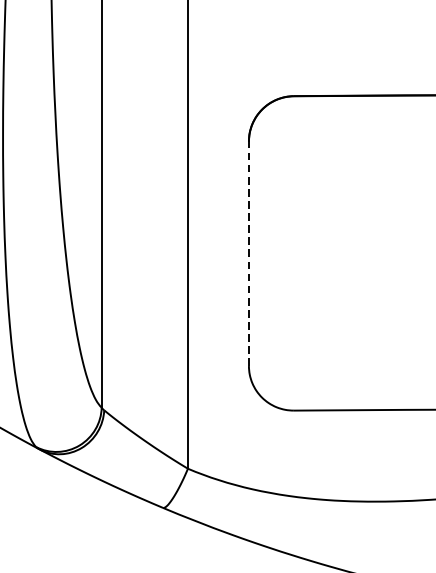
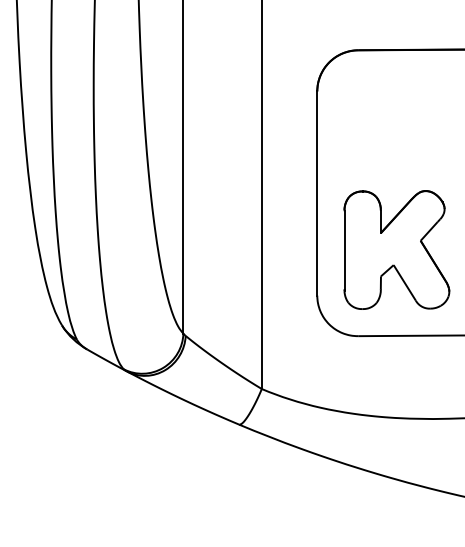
line: (249, 253) -> (317, 193), dashed -> solid
part: (336, 315) -> (396, 249), added

